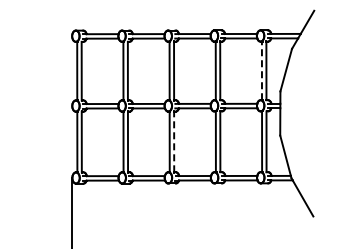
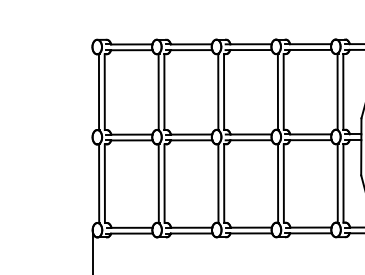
line: (261, 70) -> (337, 91), dashed -> solid
line: (174, 141) -> (224, 183), dashed -> solid

